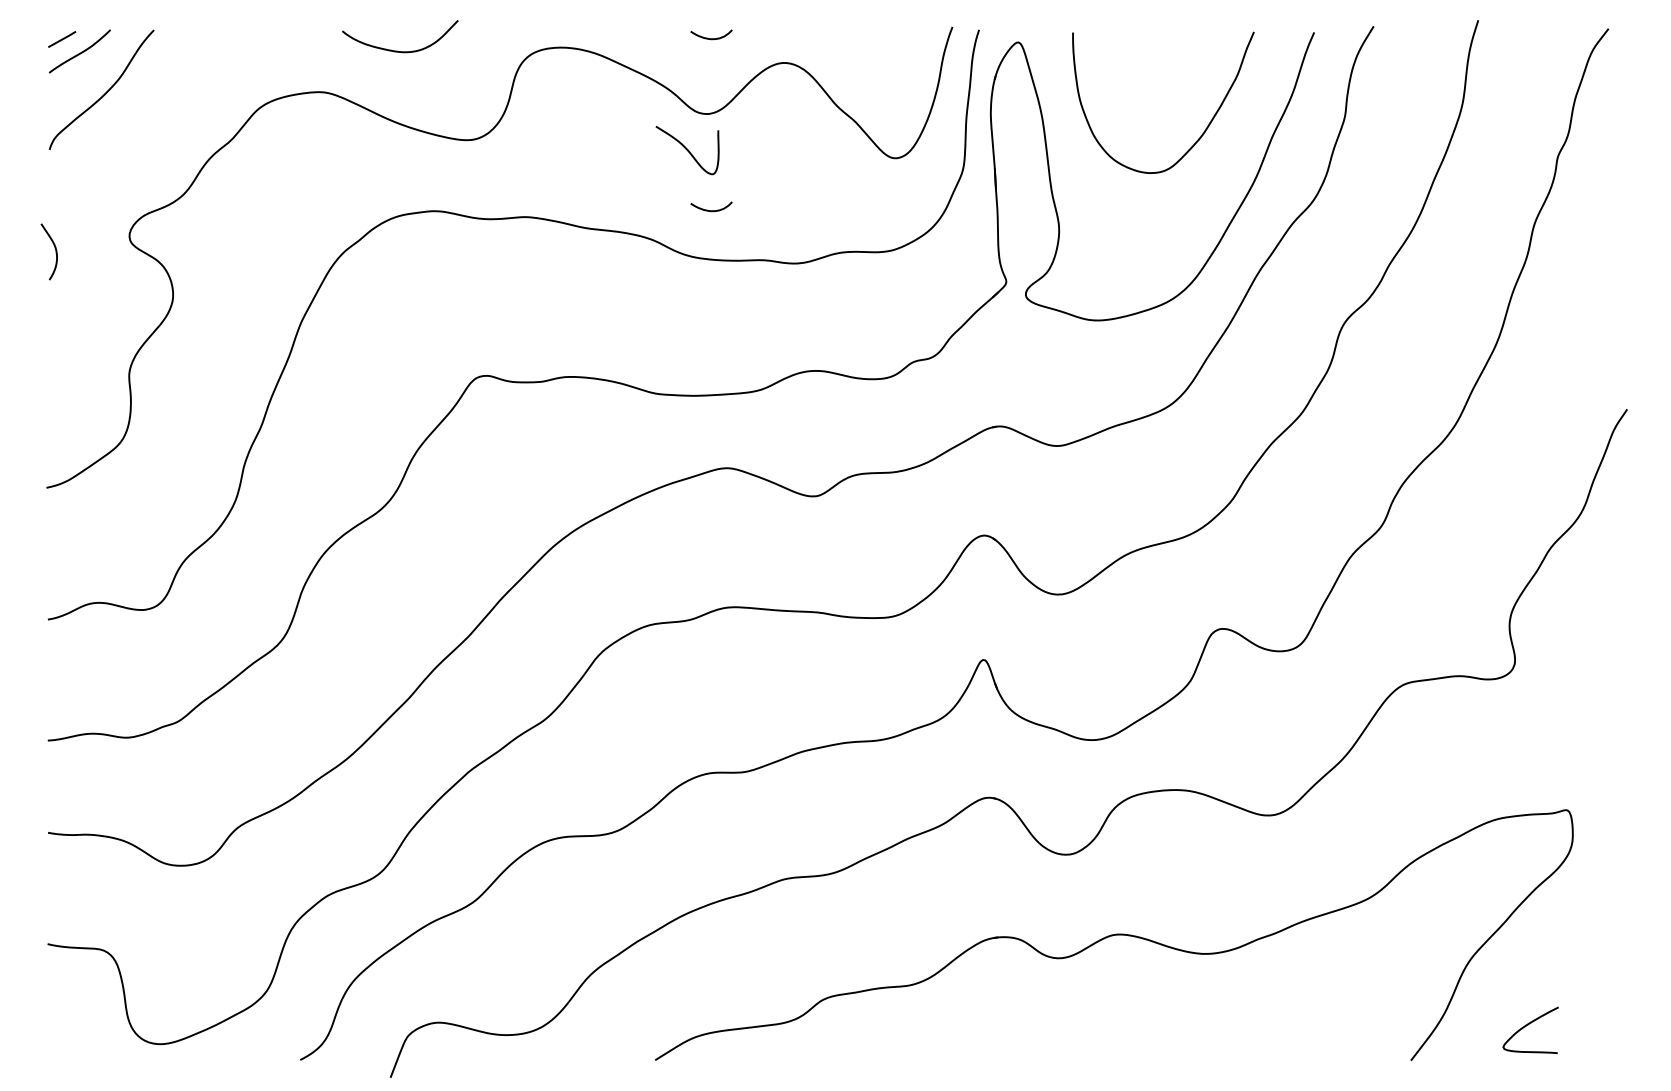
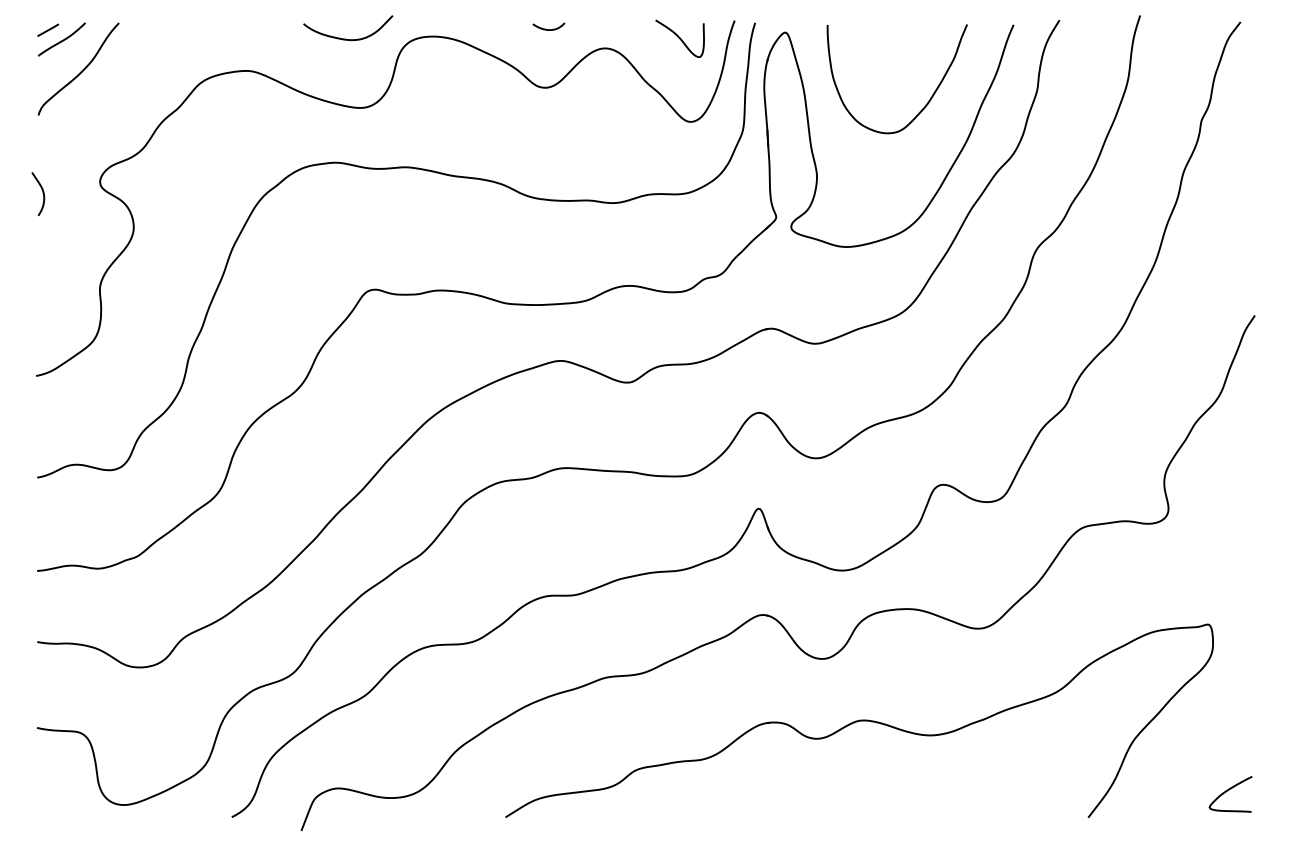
curve: (397, 50) -> (346, 38), moved
curve: (687, 150) -> (679, 38), moved
curve: (711, 210) -> (548, 162), removed
curve: (1528, 1025) -> (1228, 790), moved

